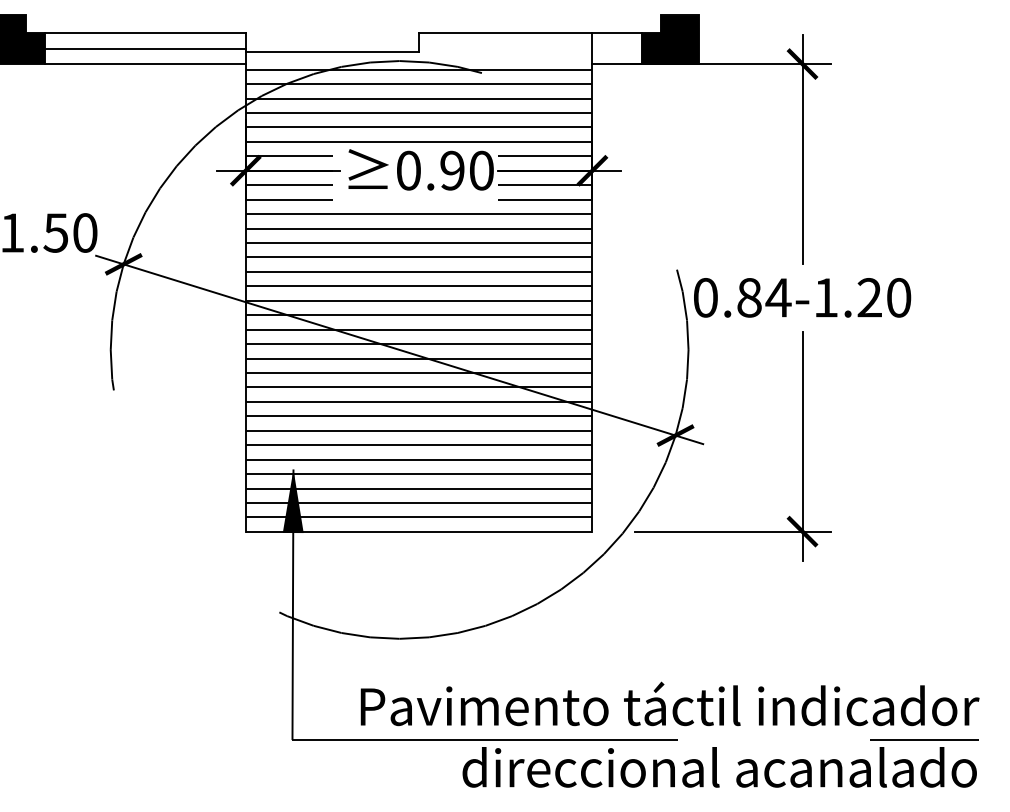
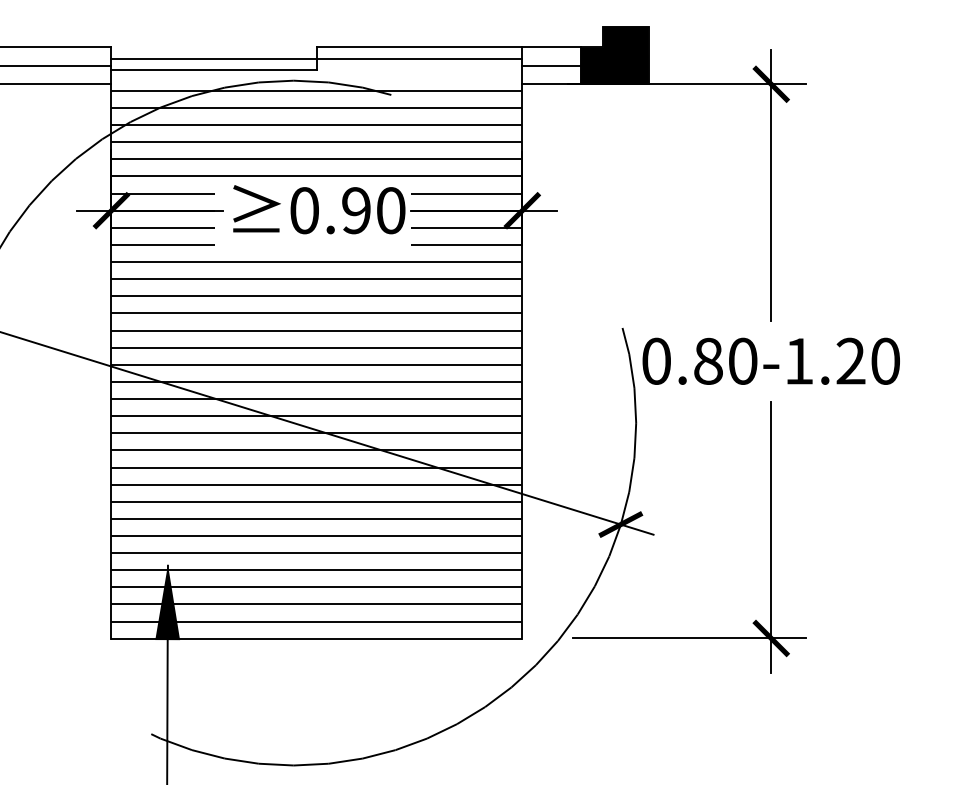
line: (418, 42) -> (316, 58), added
line: (616, 48) -> (550, 65), added
text: (778, 297) -> (742, 360), 0.84-1.20 -> 0.80-1.20

